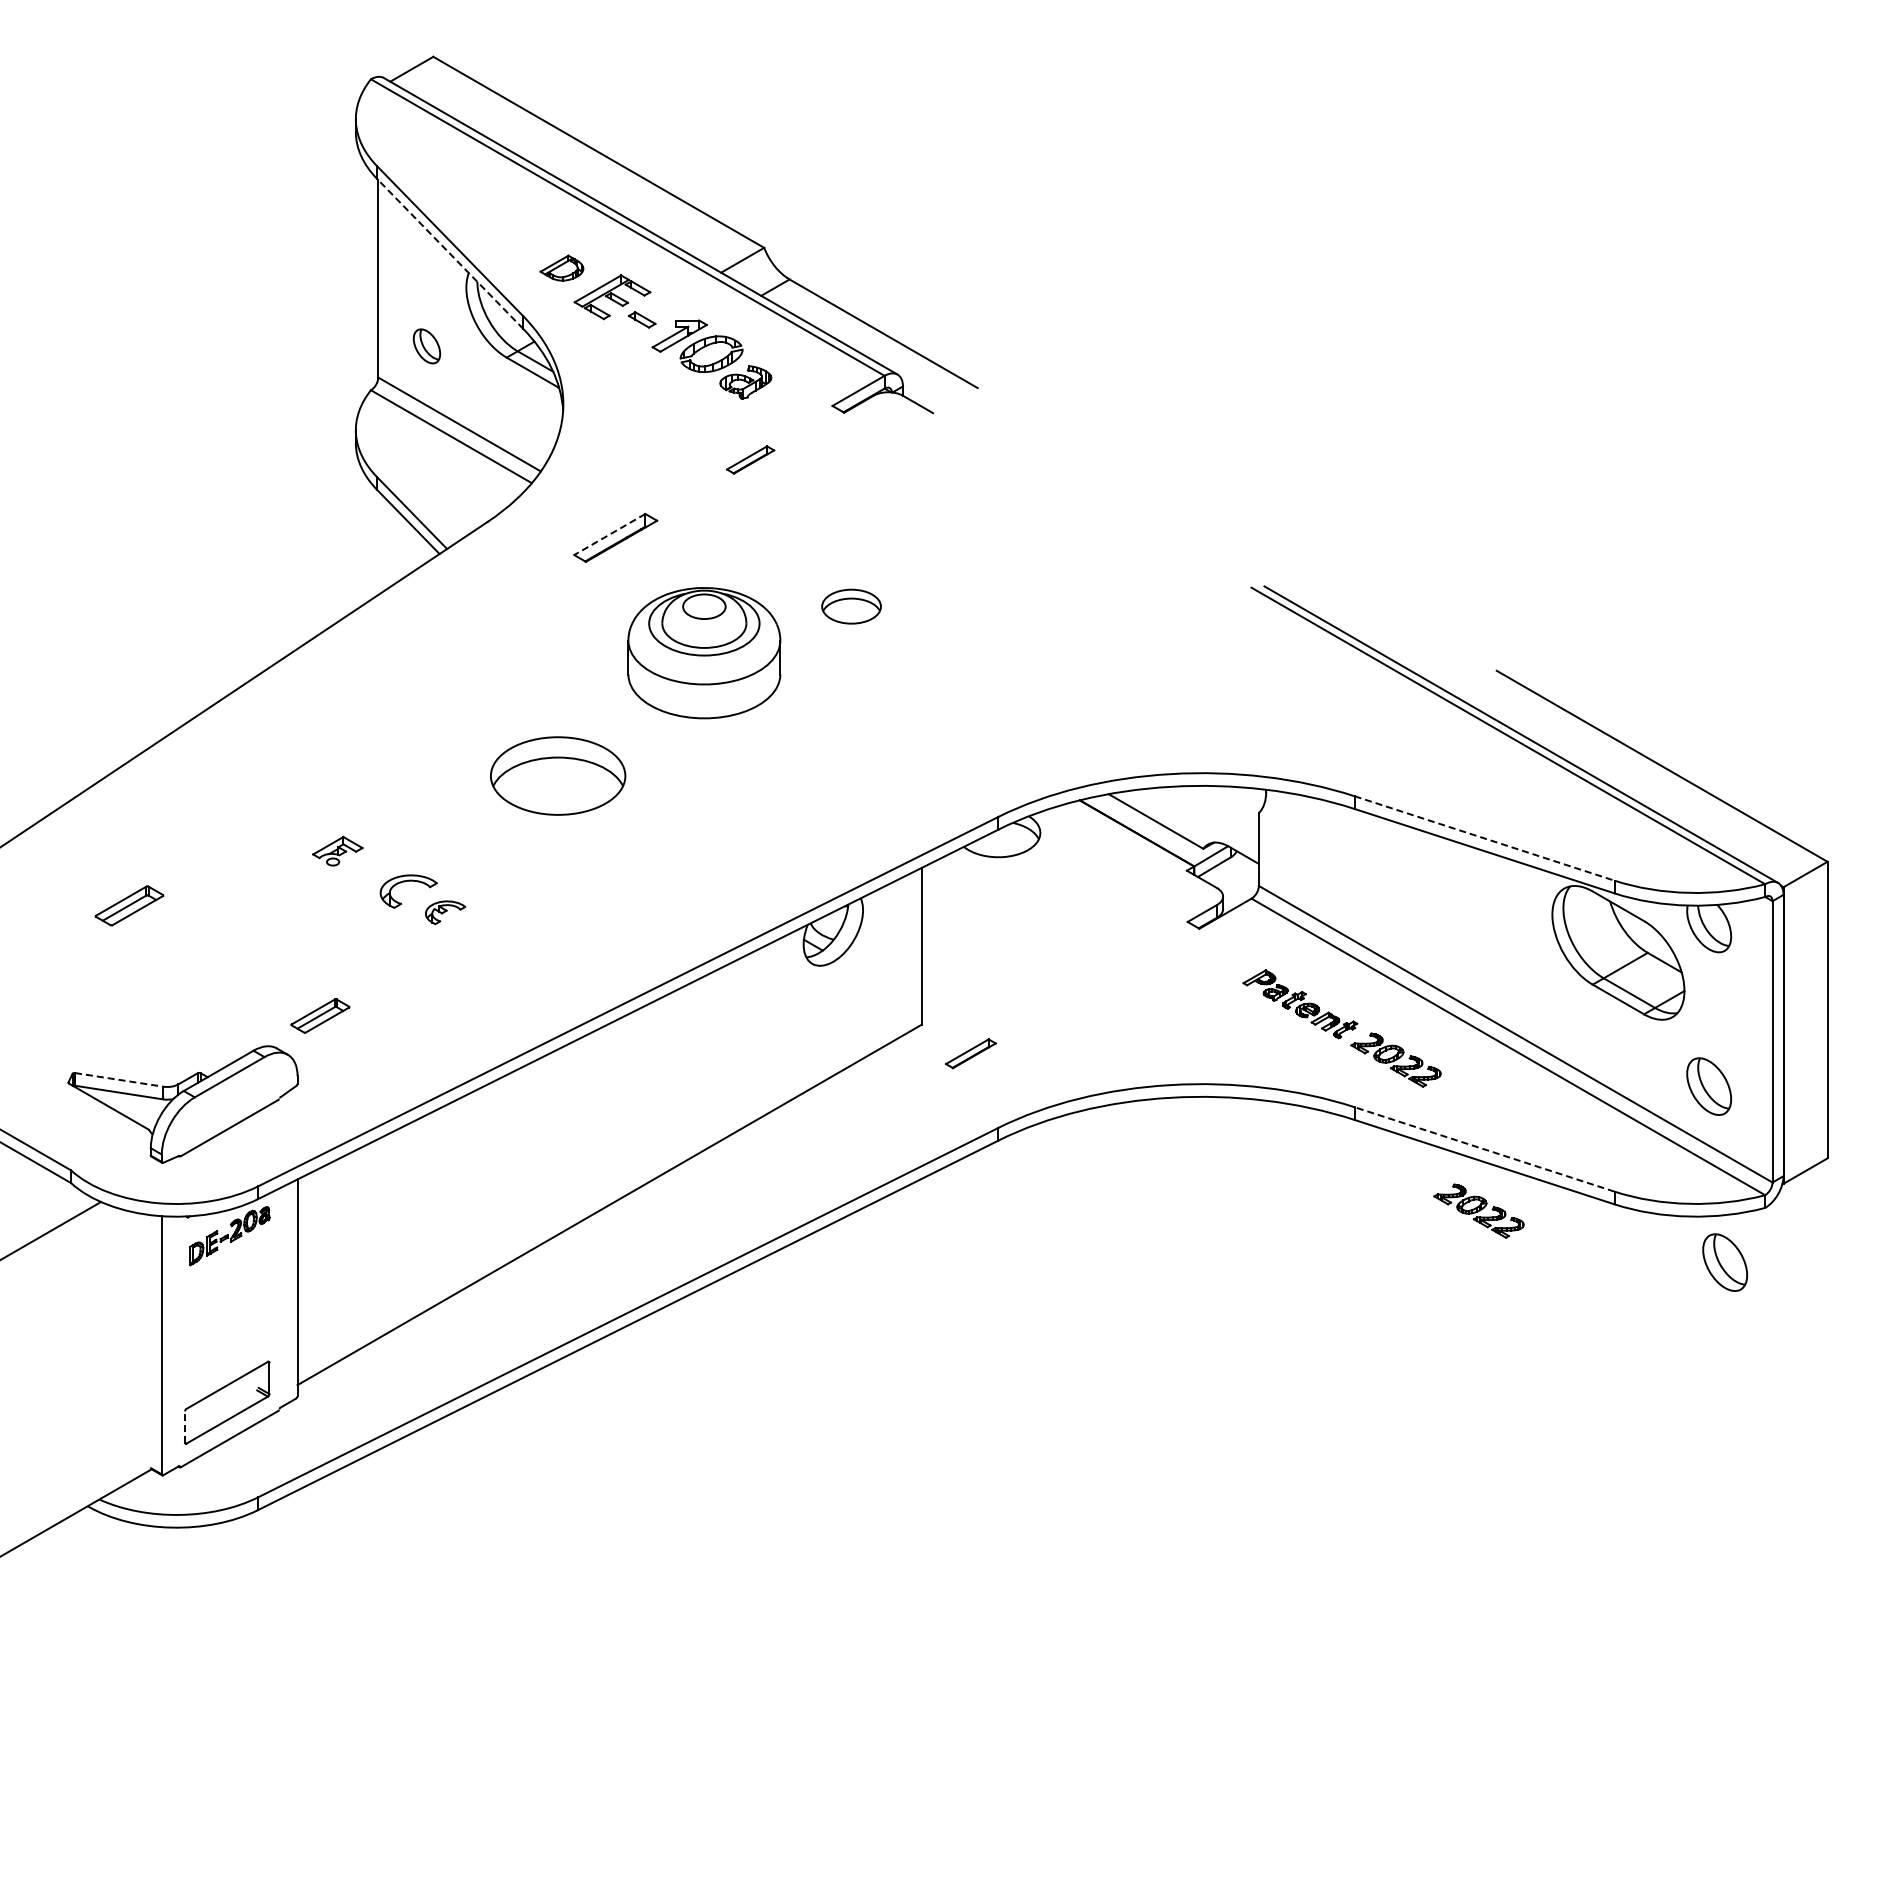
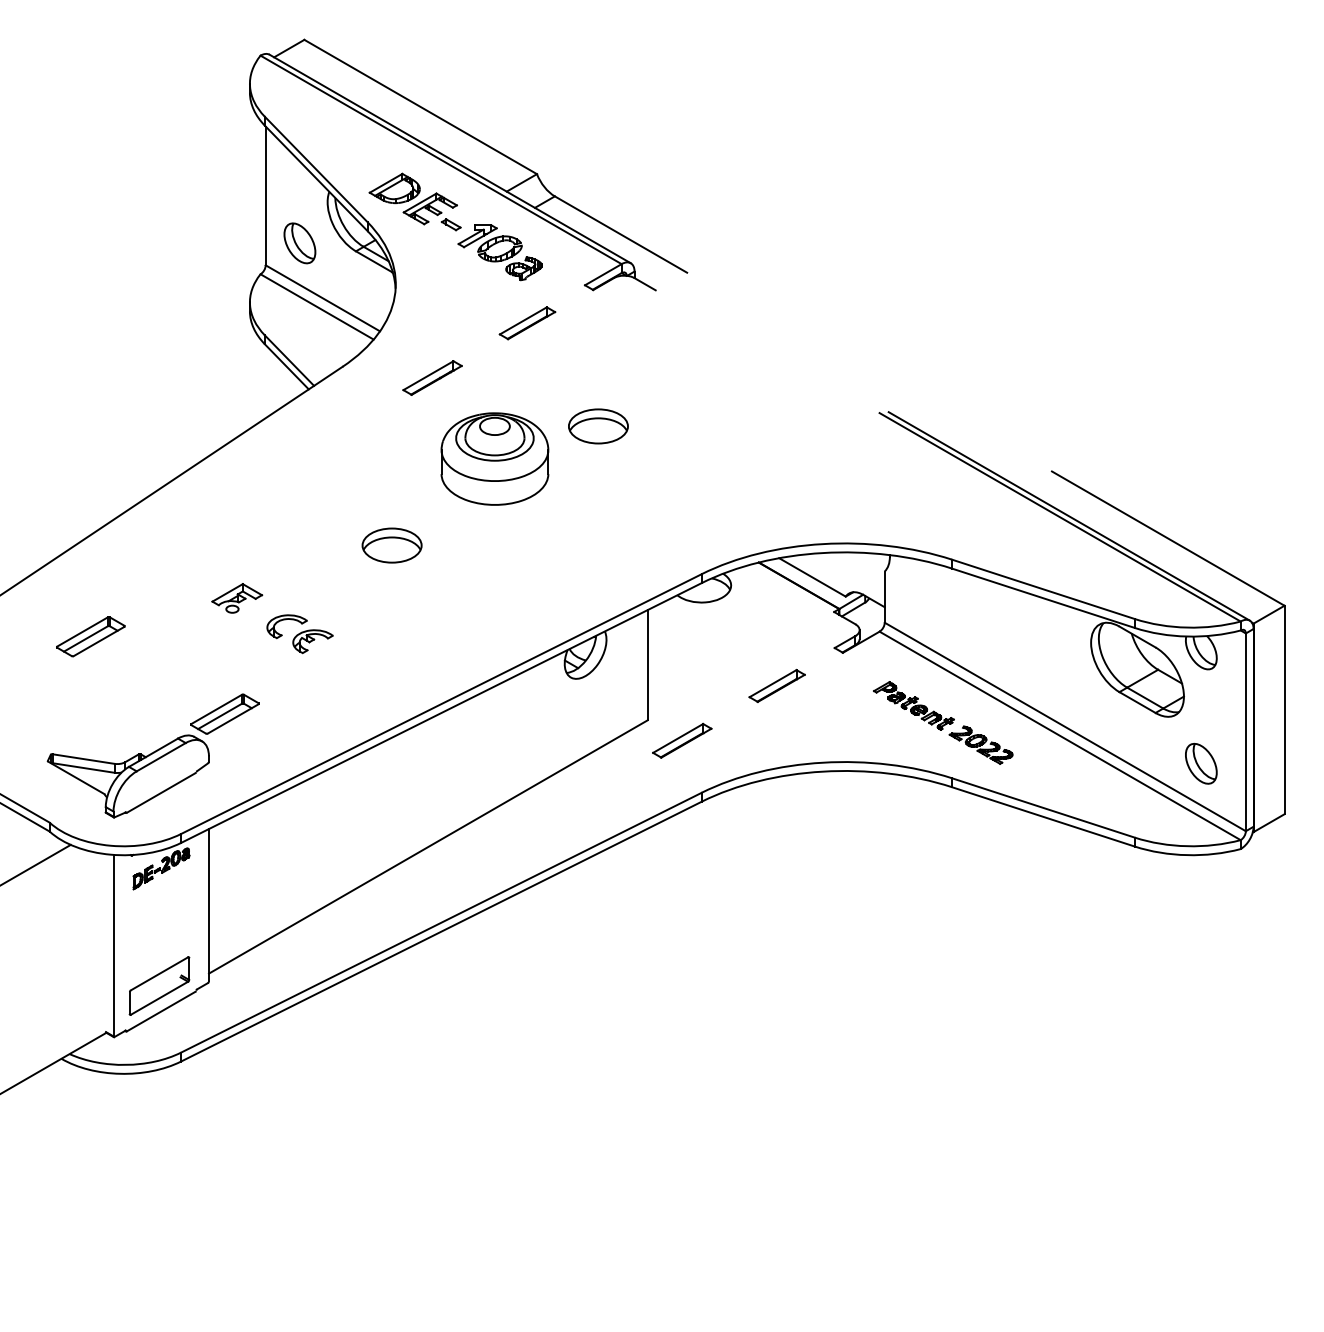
line: (450, 254) -> (316, 178), dashed -> solid
part: (561, 267) -> (394, 187), size x1.67
part: (426, 346) -> (299, 243), size x1.67
part: (750, 459) -> (527, 322), size x1.67
line: (609, 534) -> (428, 375), dashed -> solid
part: (851, 606) -> (598, 426), size x1.43
part: (557, 776) -> (391, 545), size x0.62
line: (1484, 838) -> (1043, 589), dashed -> solid
part: (337, 850) -> (237, 597), size x1.43
part: (129, 905) -> (90, 636), size x1.43
part: (445, 912) -> (312, 641), size x1.43
part: (1105, 975) -> (776, 685), added
part: (320, 1015) -> (225, 713), size x1.67
part: (970, 1053) -> (682, 740), size x1.67
line: (119, 1079) -> (83, 758), dashed -> solid
line: (1484, 1149) -> (1043, 808), dashed -> solid
part: (1478, 1210) -> (1039, 850), removed
part: (1724, 1262) -> (1212, 887), removed
line: (185, 1427) -> (130, 1003), dashed -> solid

